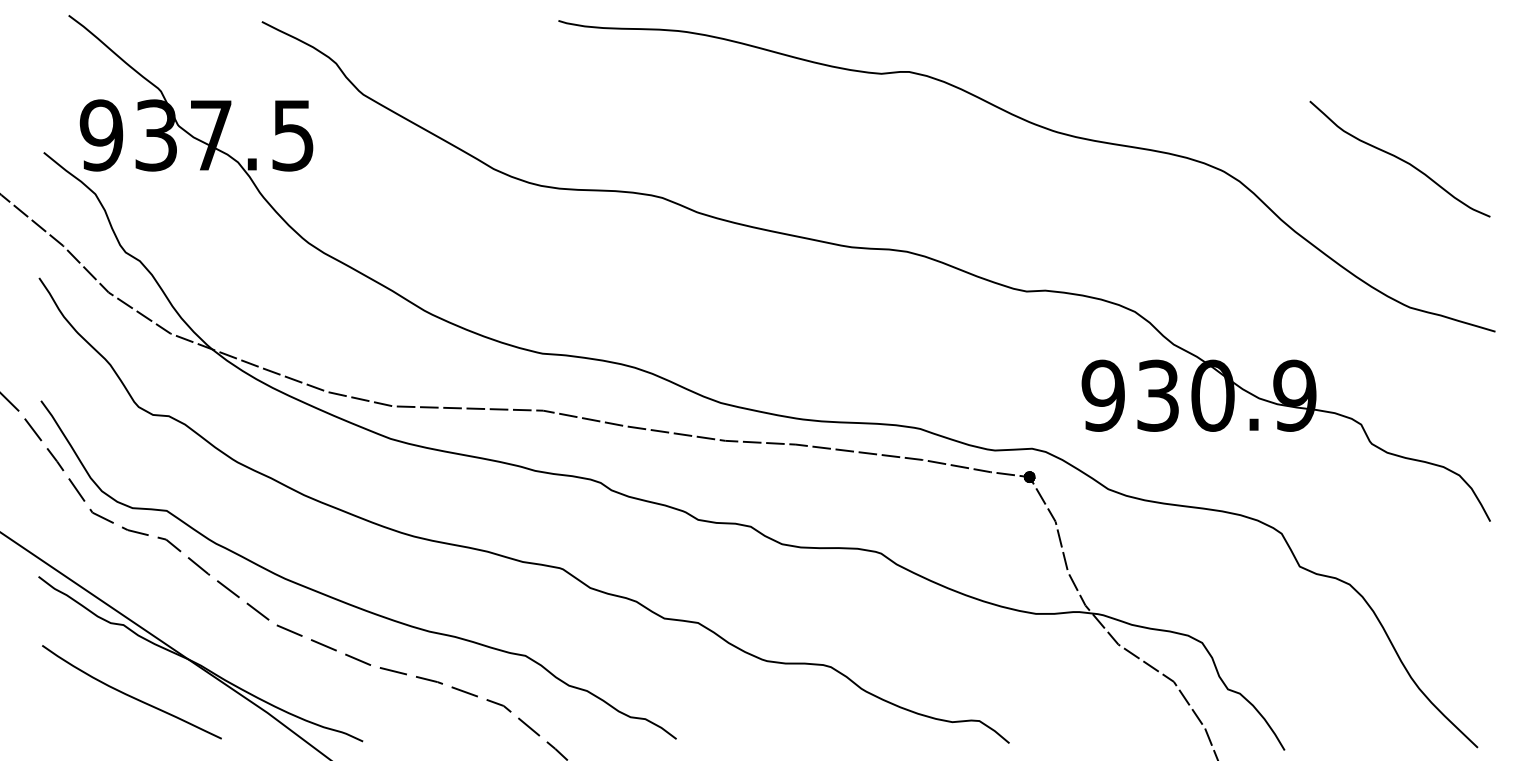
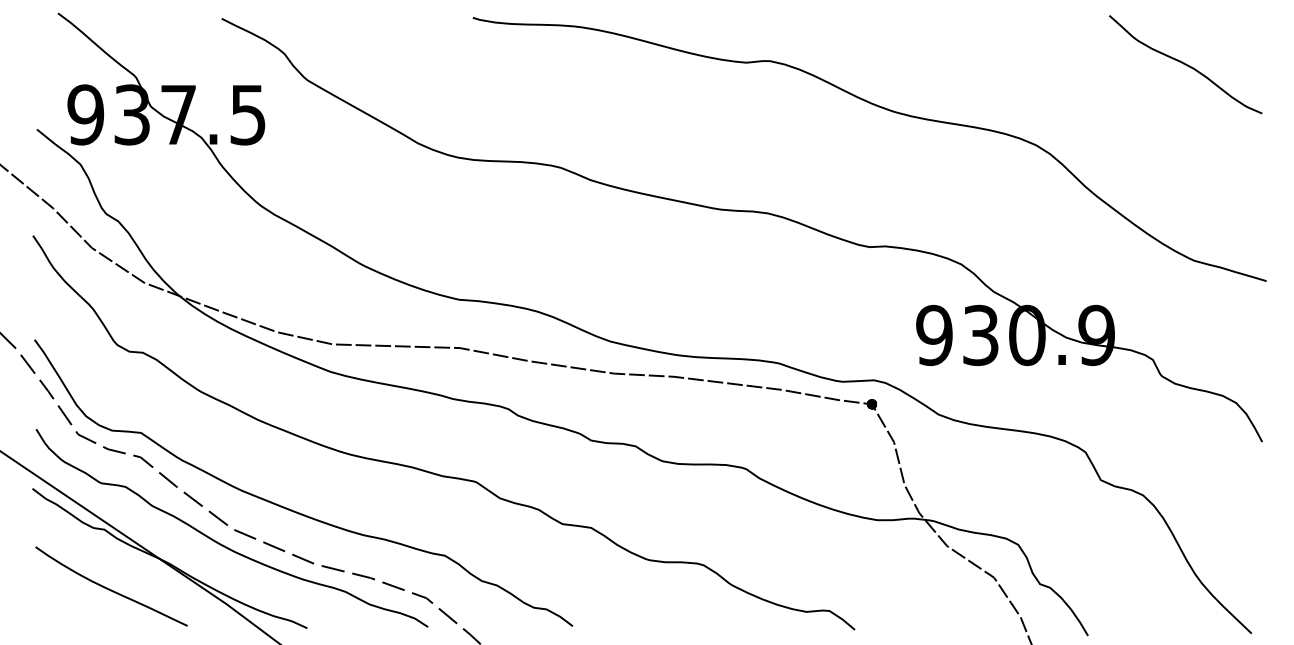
curve: (1399, 158) -> (1185, 64), moved
curve: (264, 643) -> (223, 545), added

